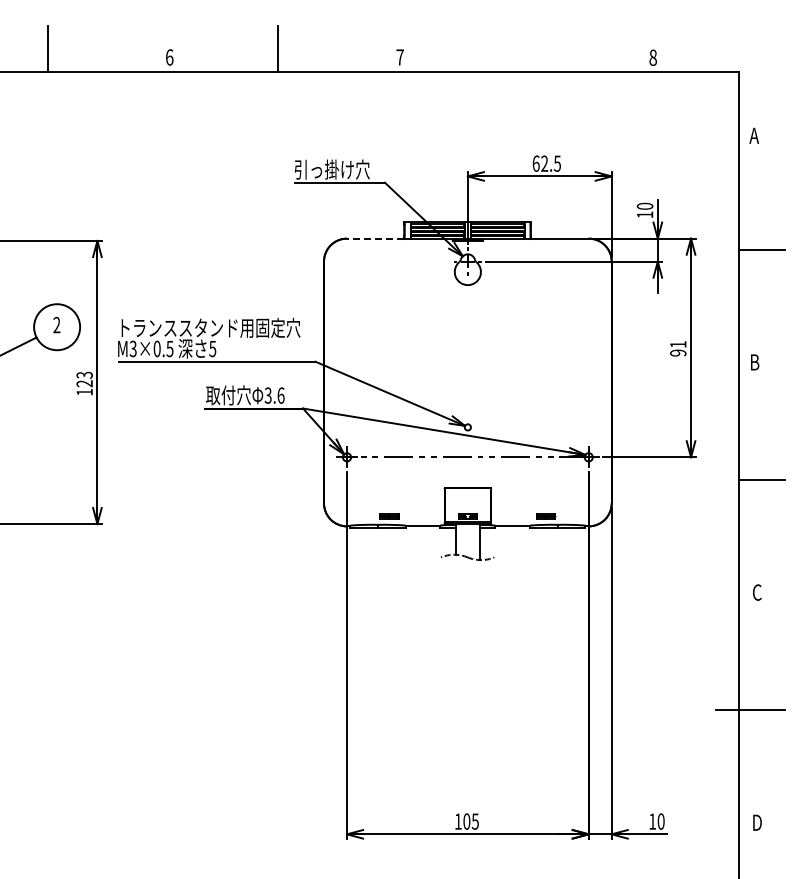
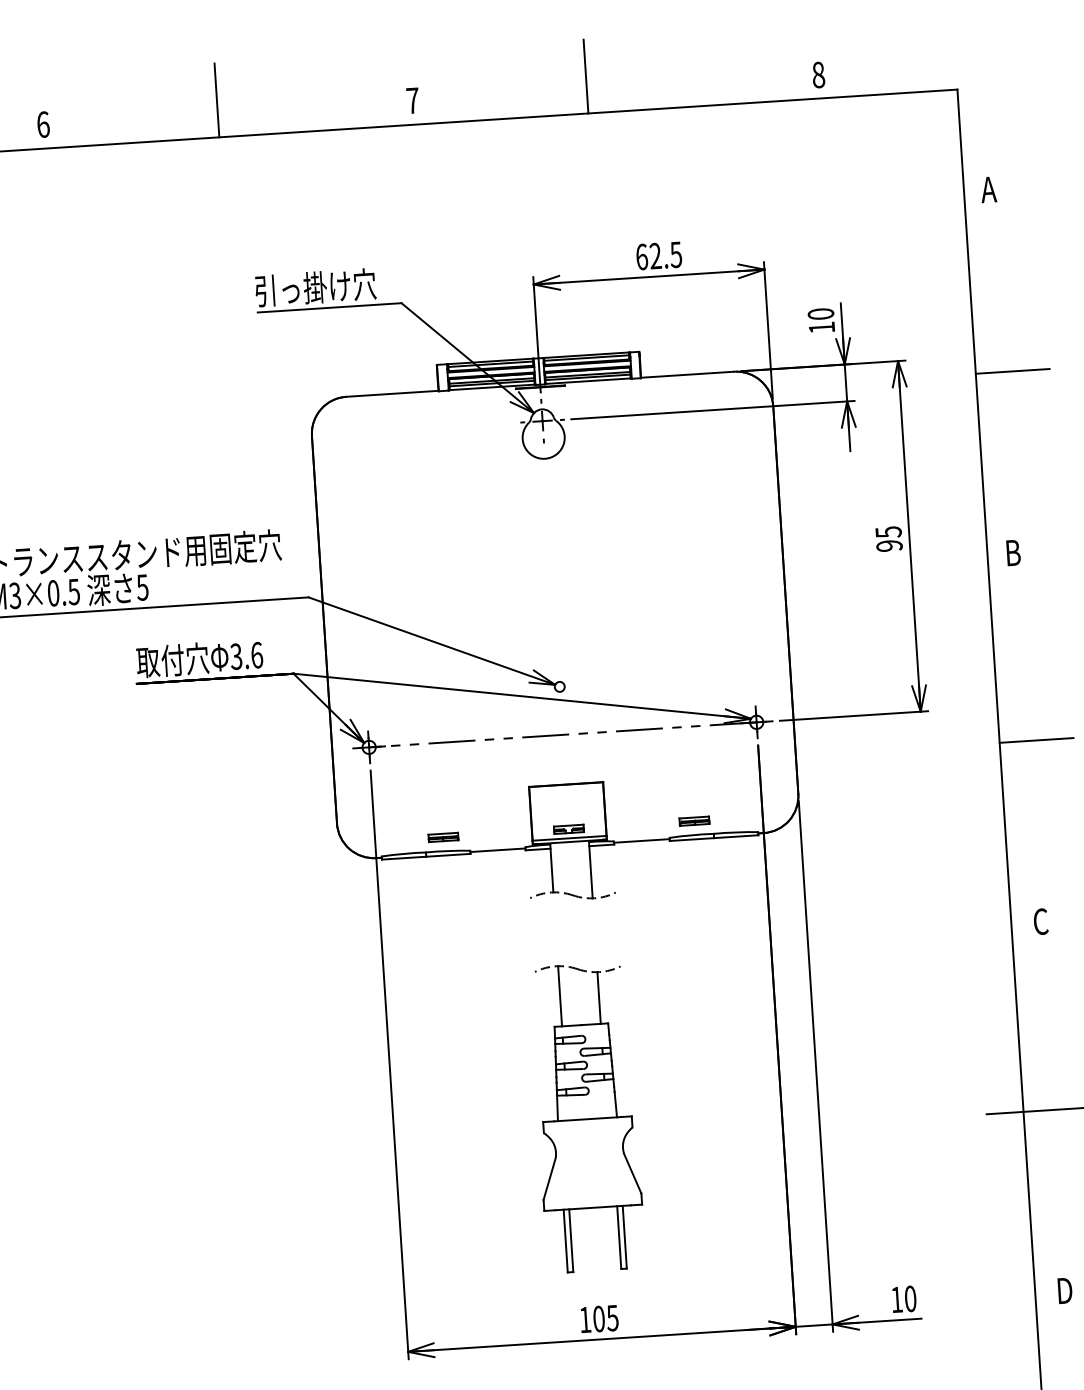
line: (508, 49) -> (585, 76), added
line: (375, 238) -> (392, 393), dashed -> solid
text: (678, 344) -> (888, 532), 91 -> 95
part: (467, 695) -> (587, 1116), added

